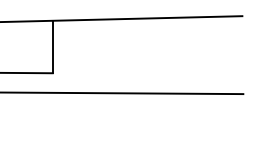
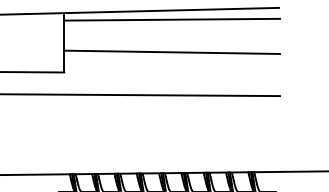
line: (147, 26) -> (171, 19), added
line: (147, 54) -> (171, 51), added

